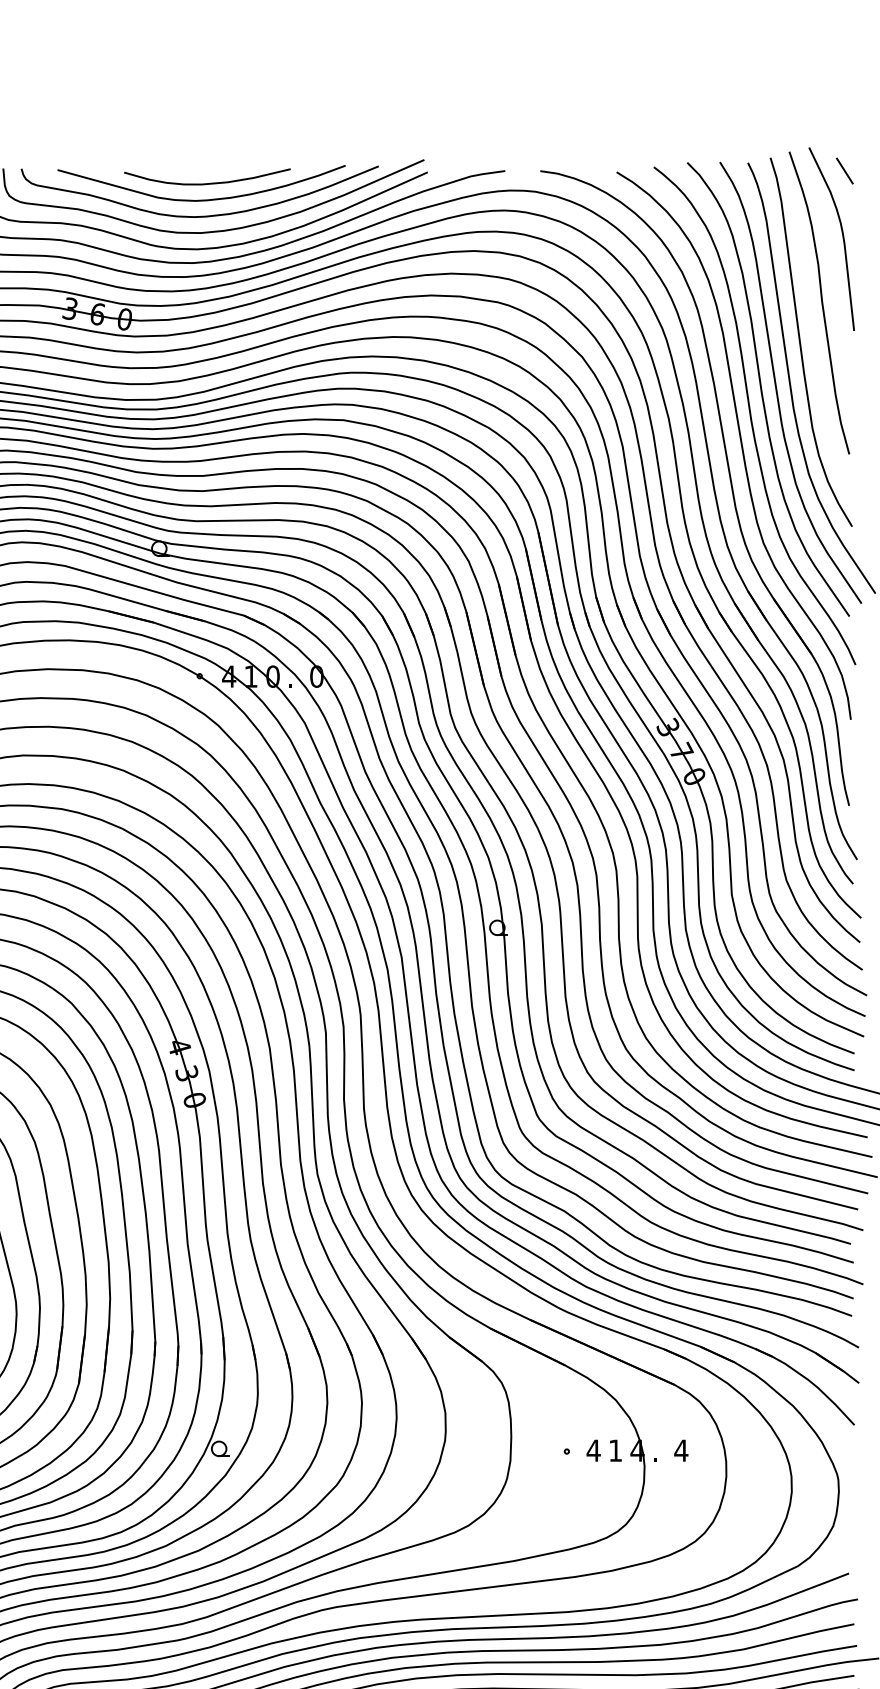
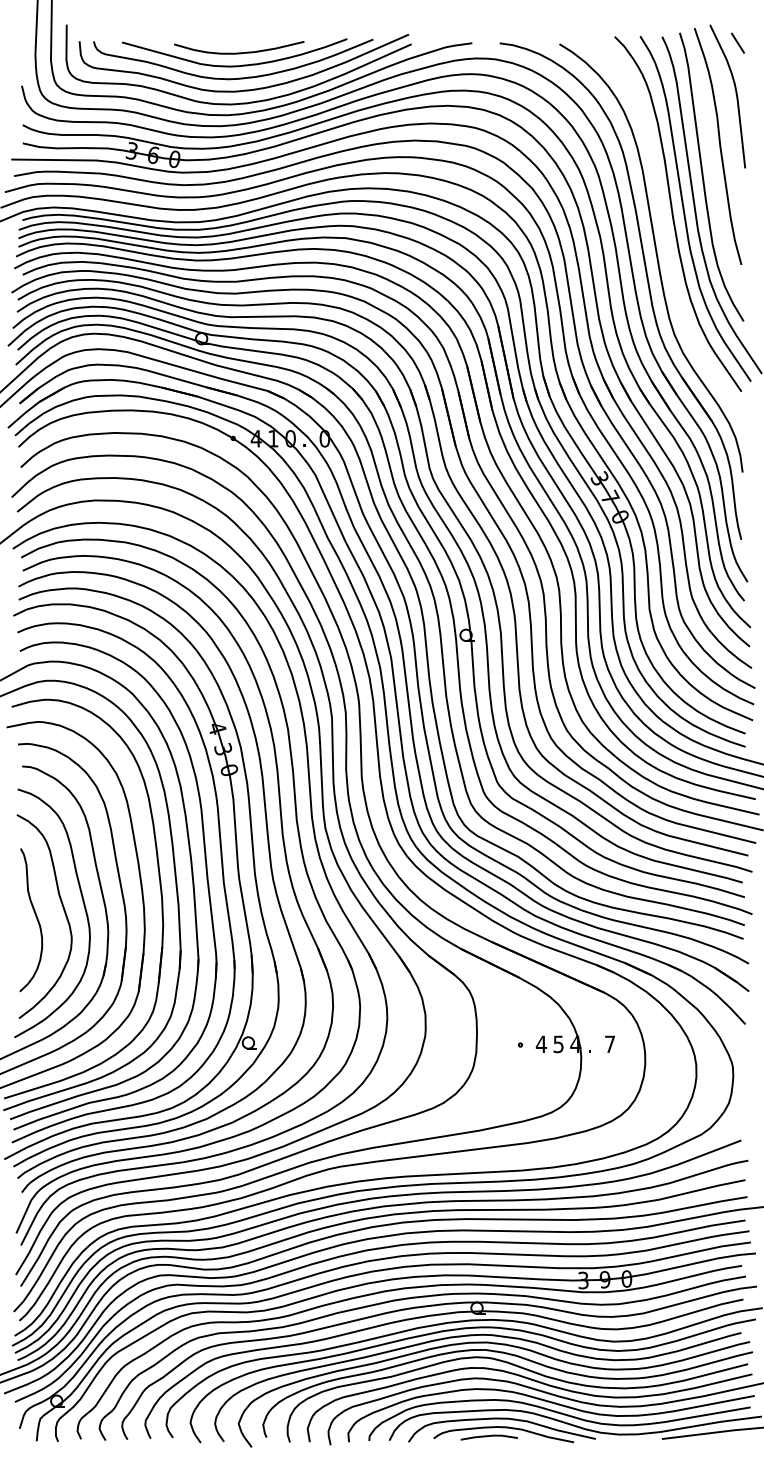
curve: (752, 415) -> (665, 234), removed
text: (680, 1449) -> (609, 1043), 4 -> 7
text: (615, 1450) -> (558, 1044), 1 -> 5

